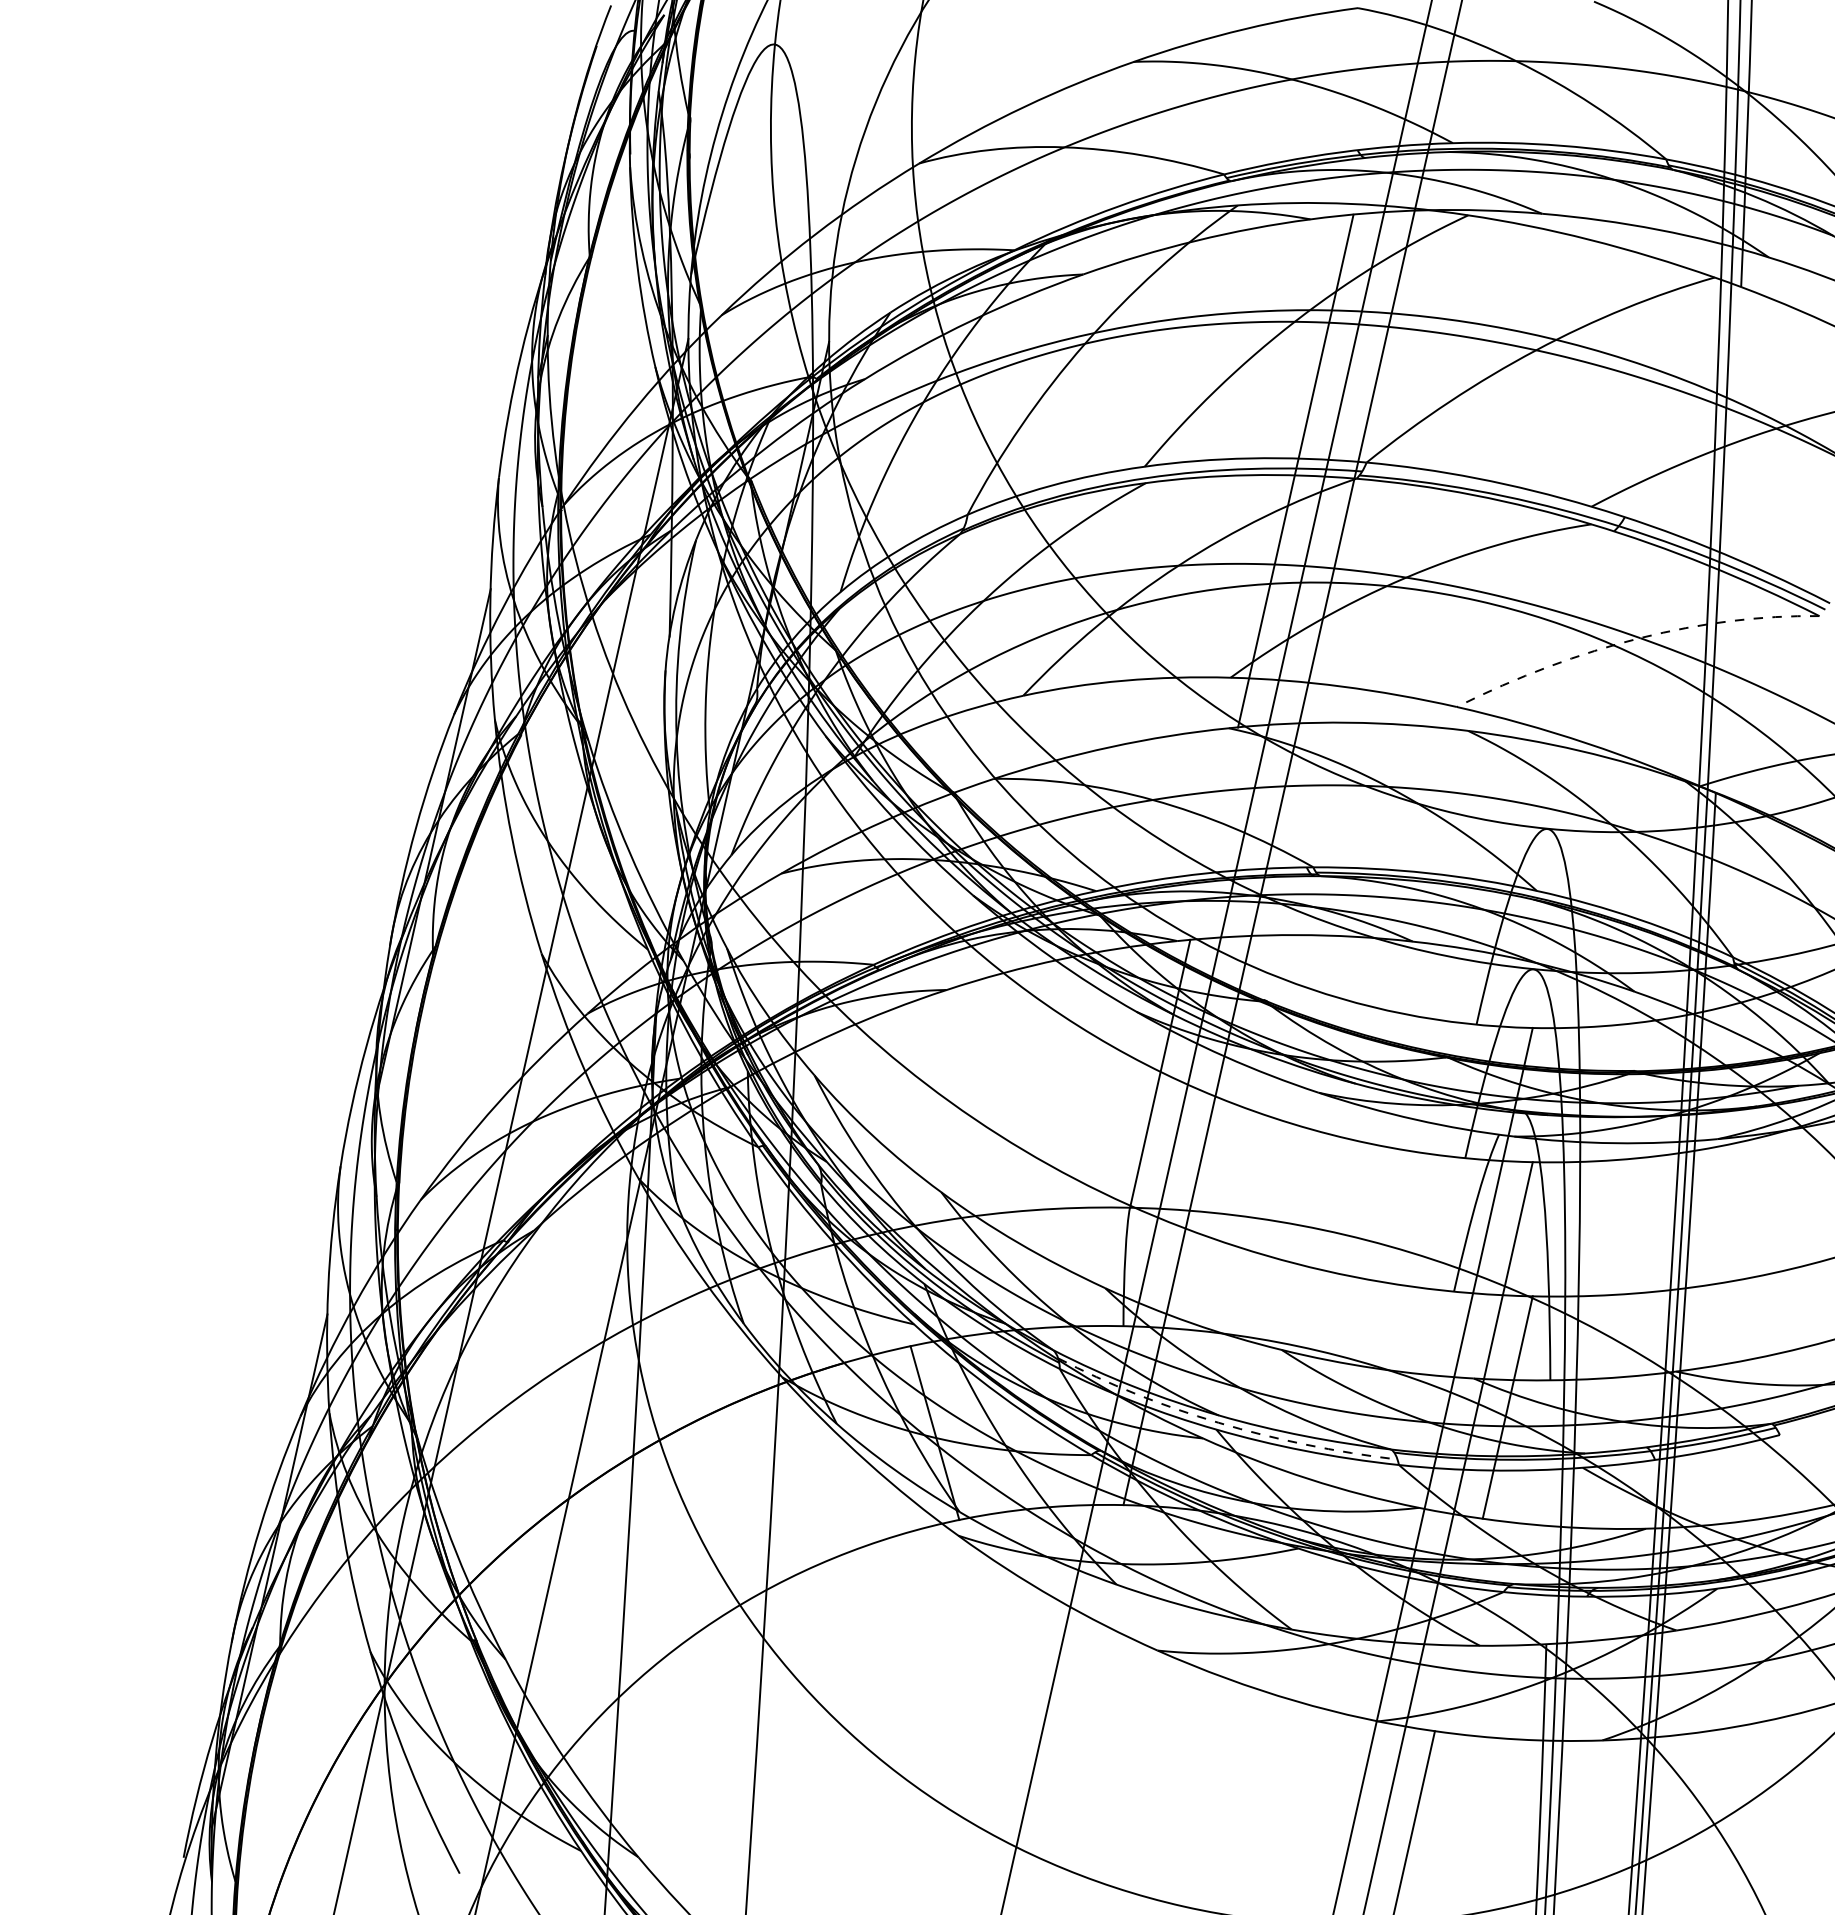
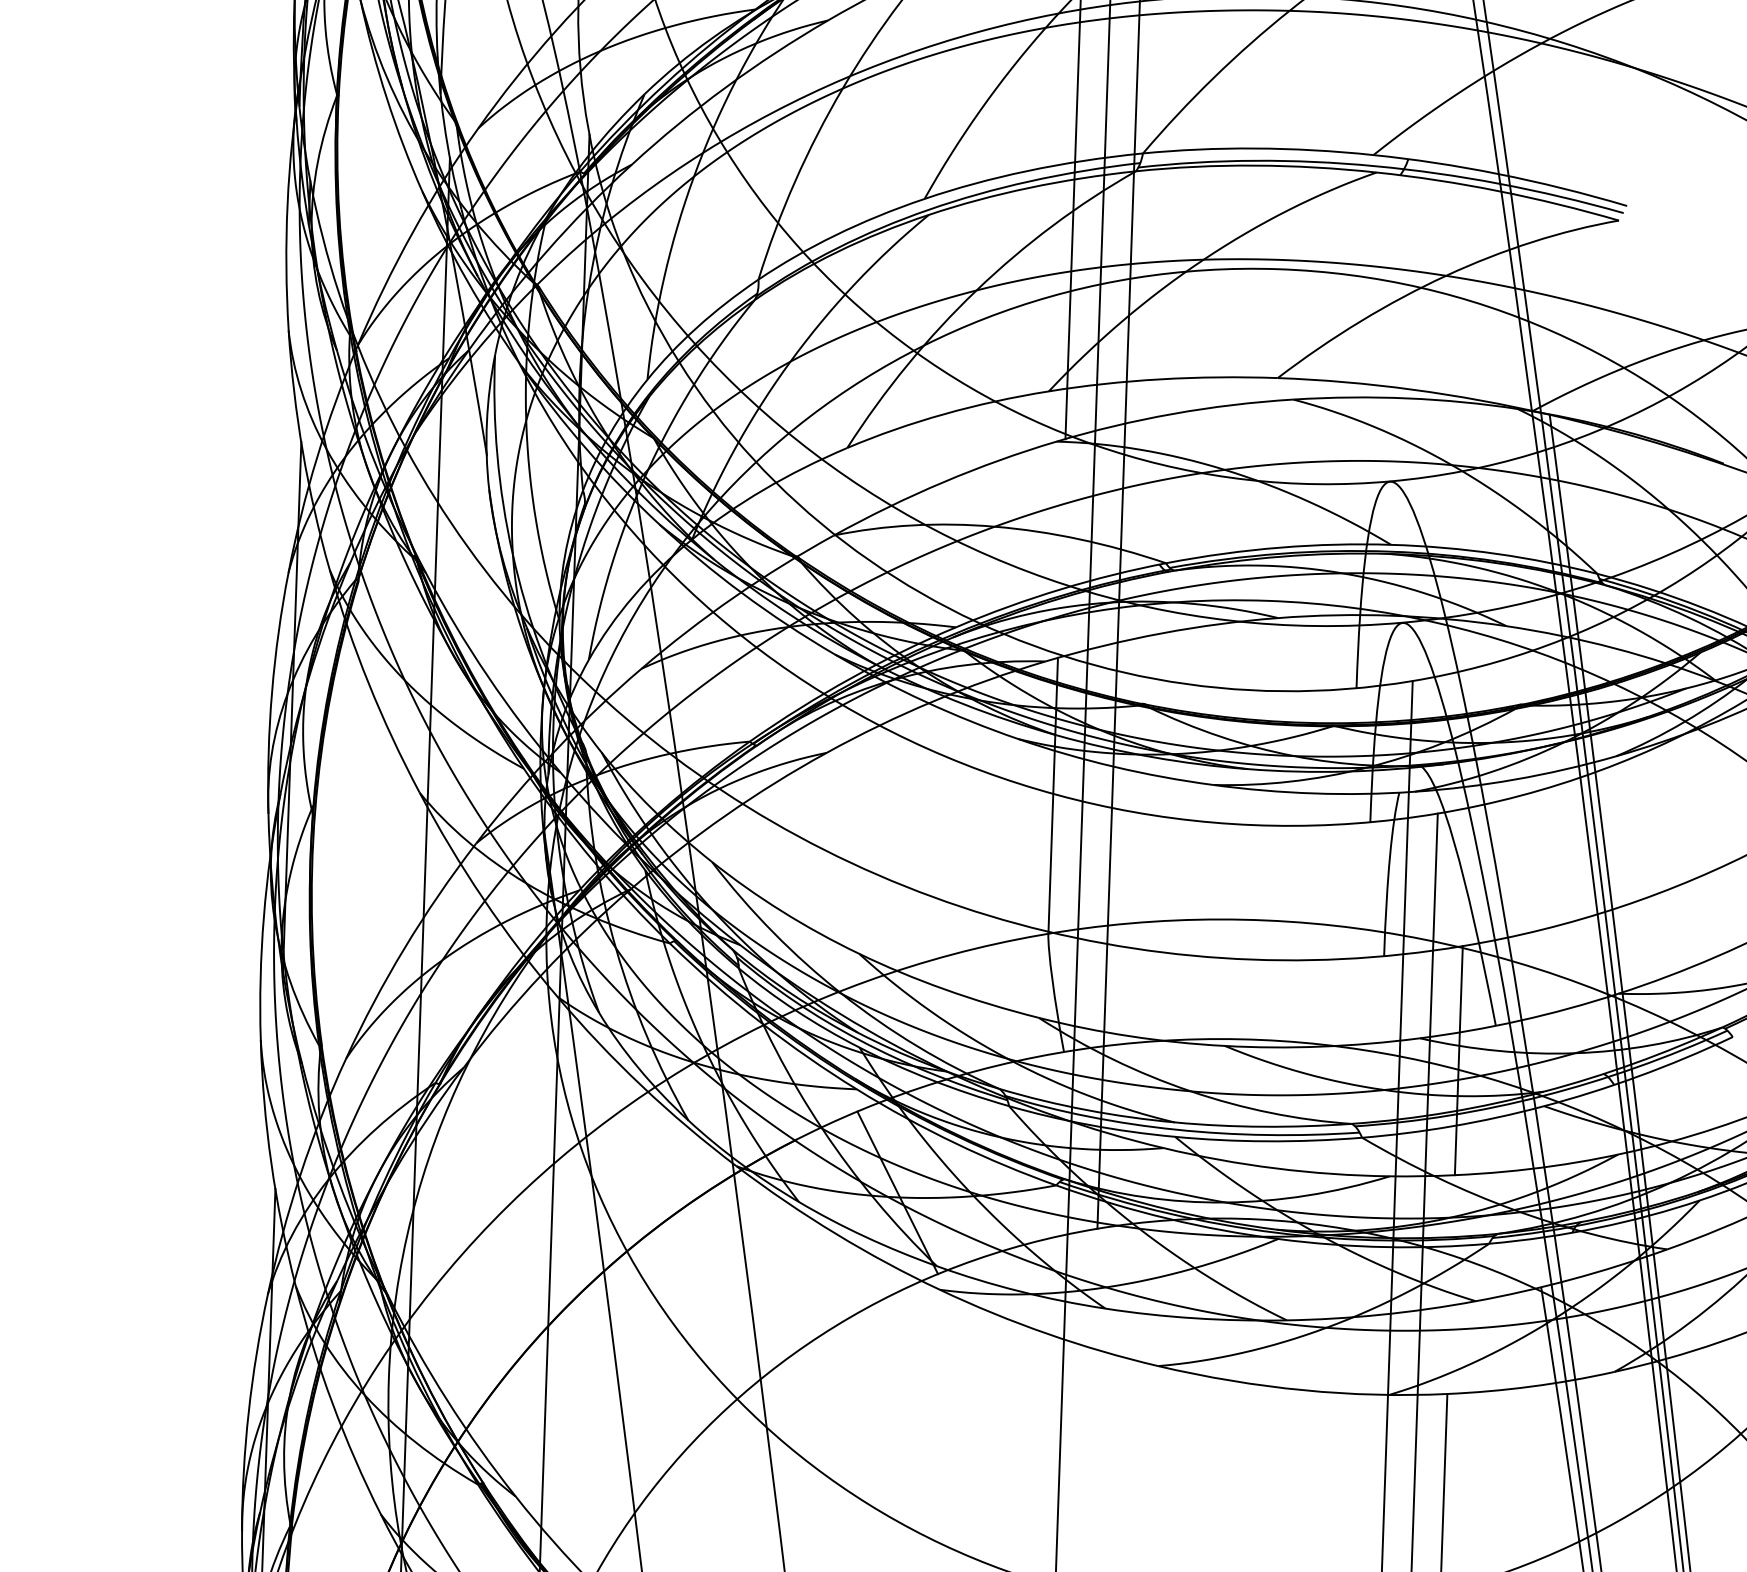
arc: (1633, 639) -> (1439, 278), dashed -> solid
arc: (1222, 1423) -> (1180, 1129), dashed -> solid

